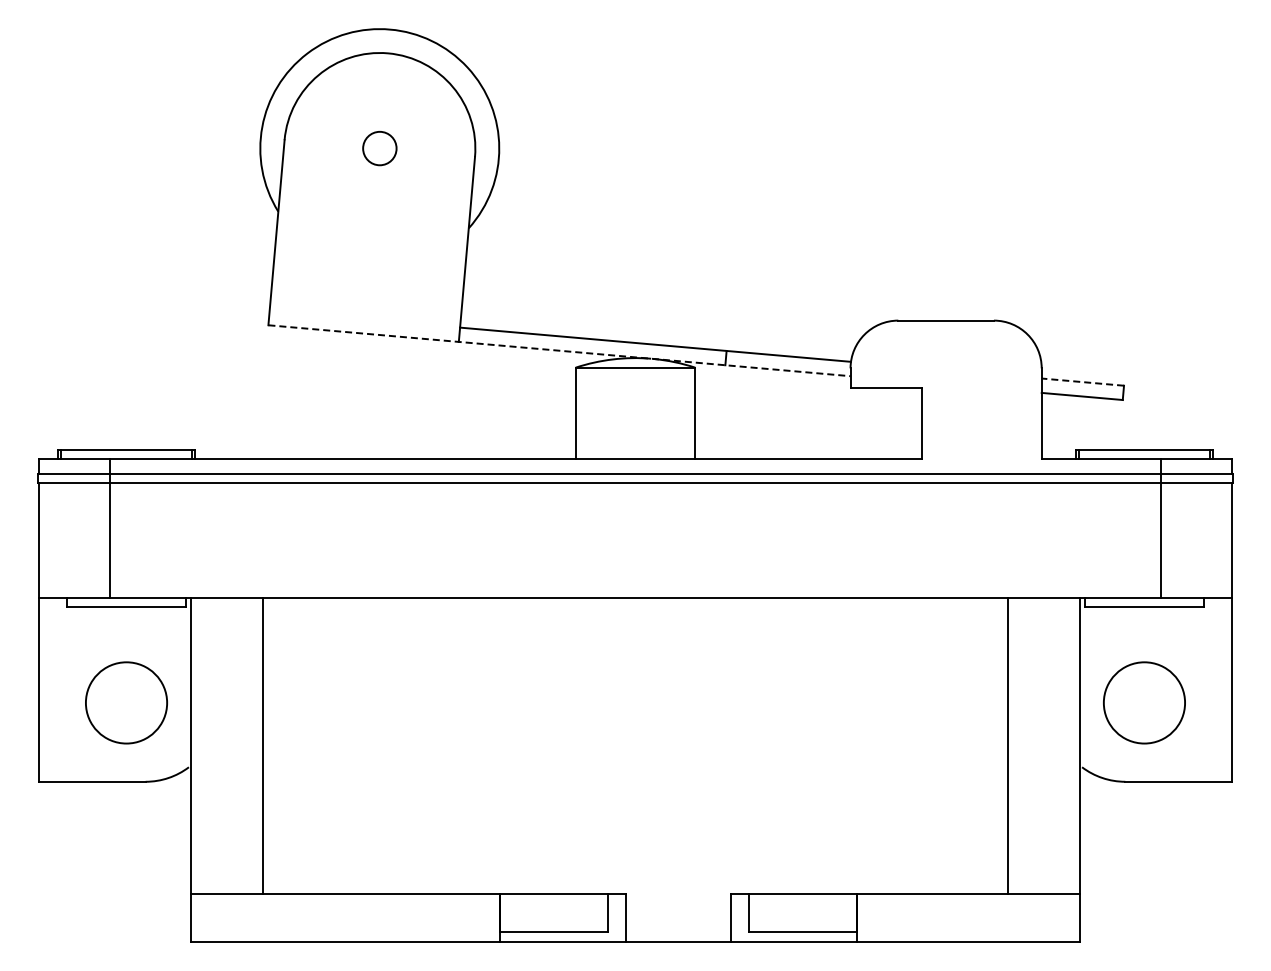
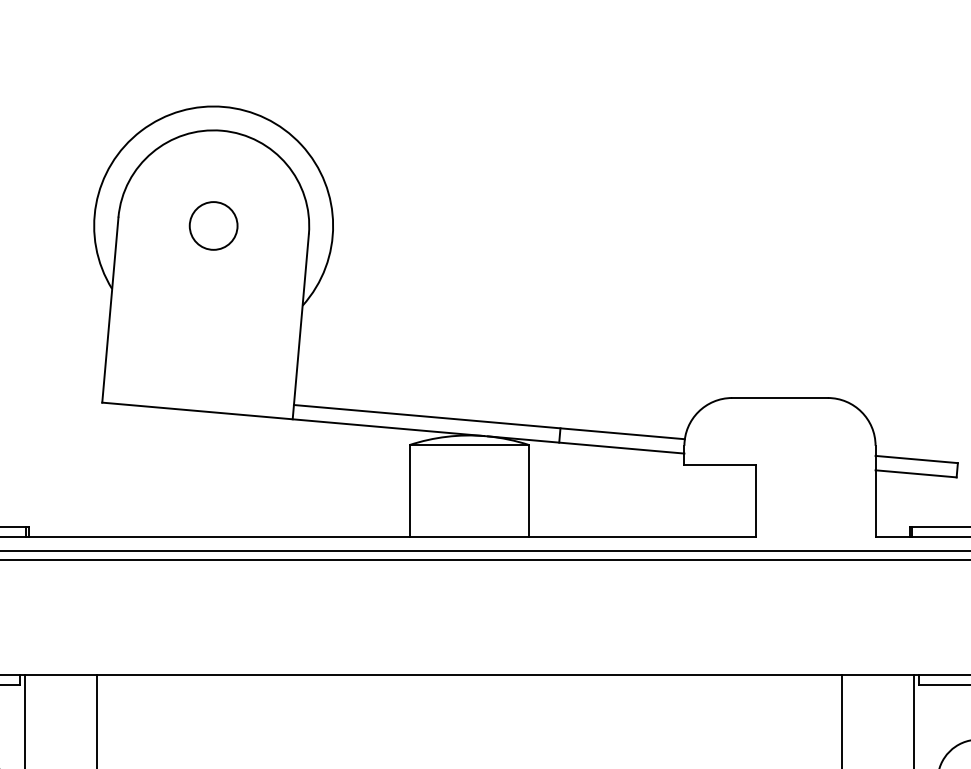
circle: (379, 148) -> (213, 225), size x1.43
line: (559, 350) -> (393, 427), dashed -> solid
line: (1082, 382) -> (916, 459), dashed -> solid

